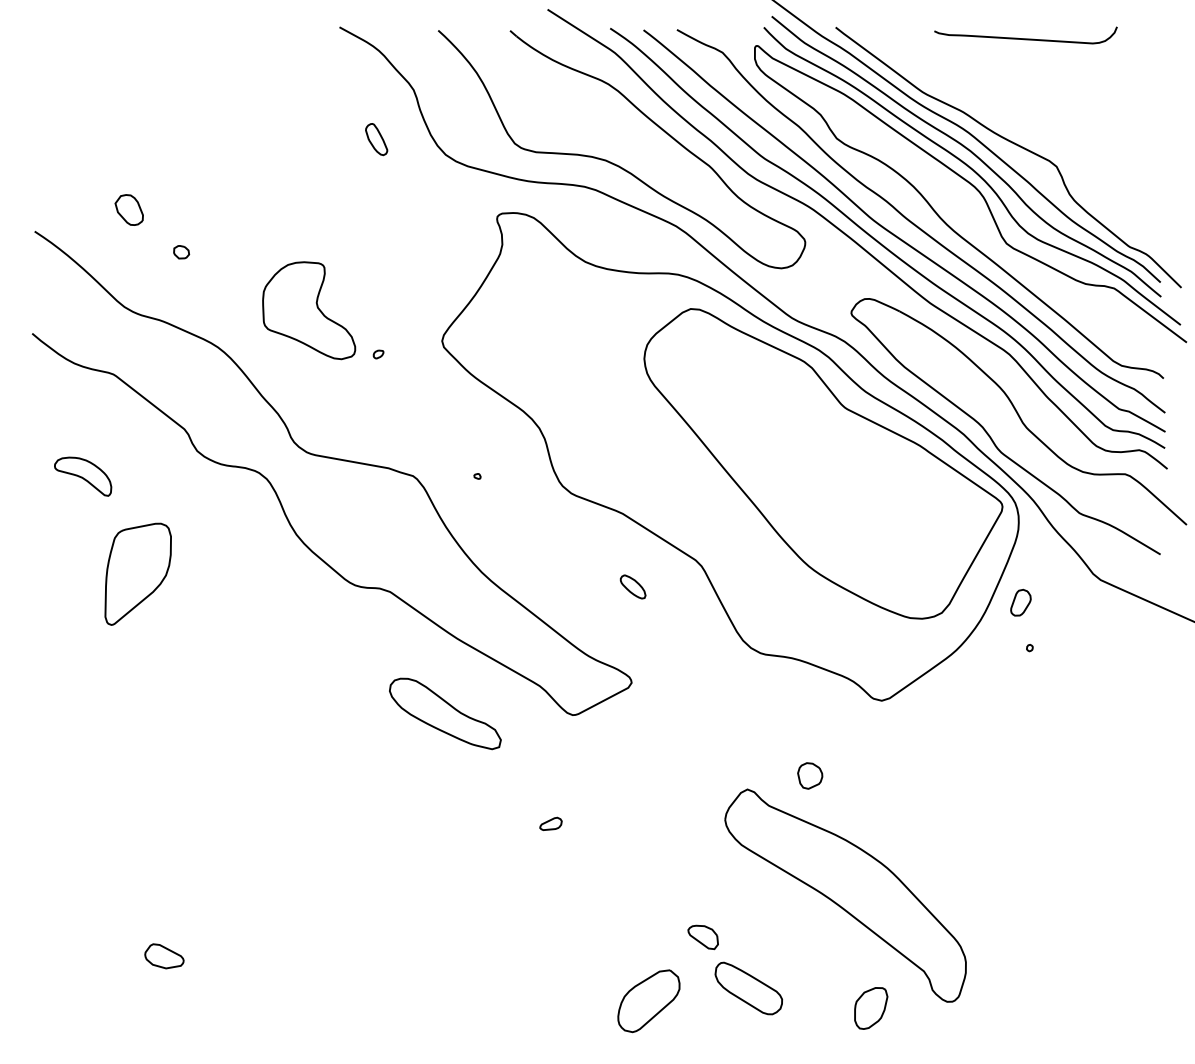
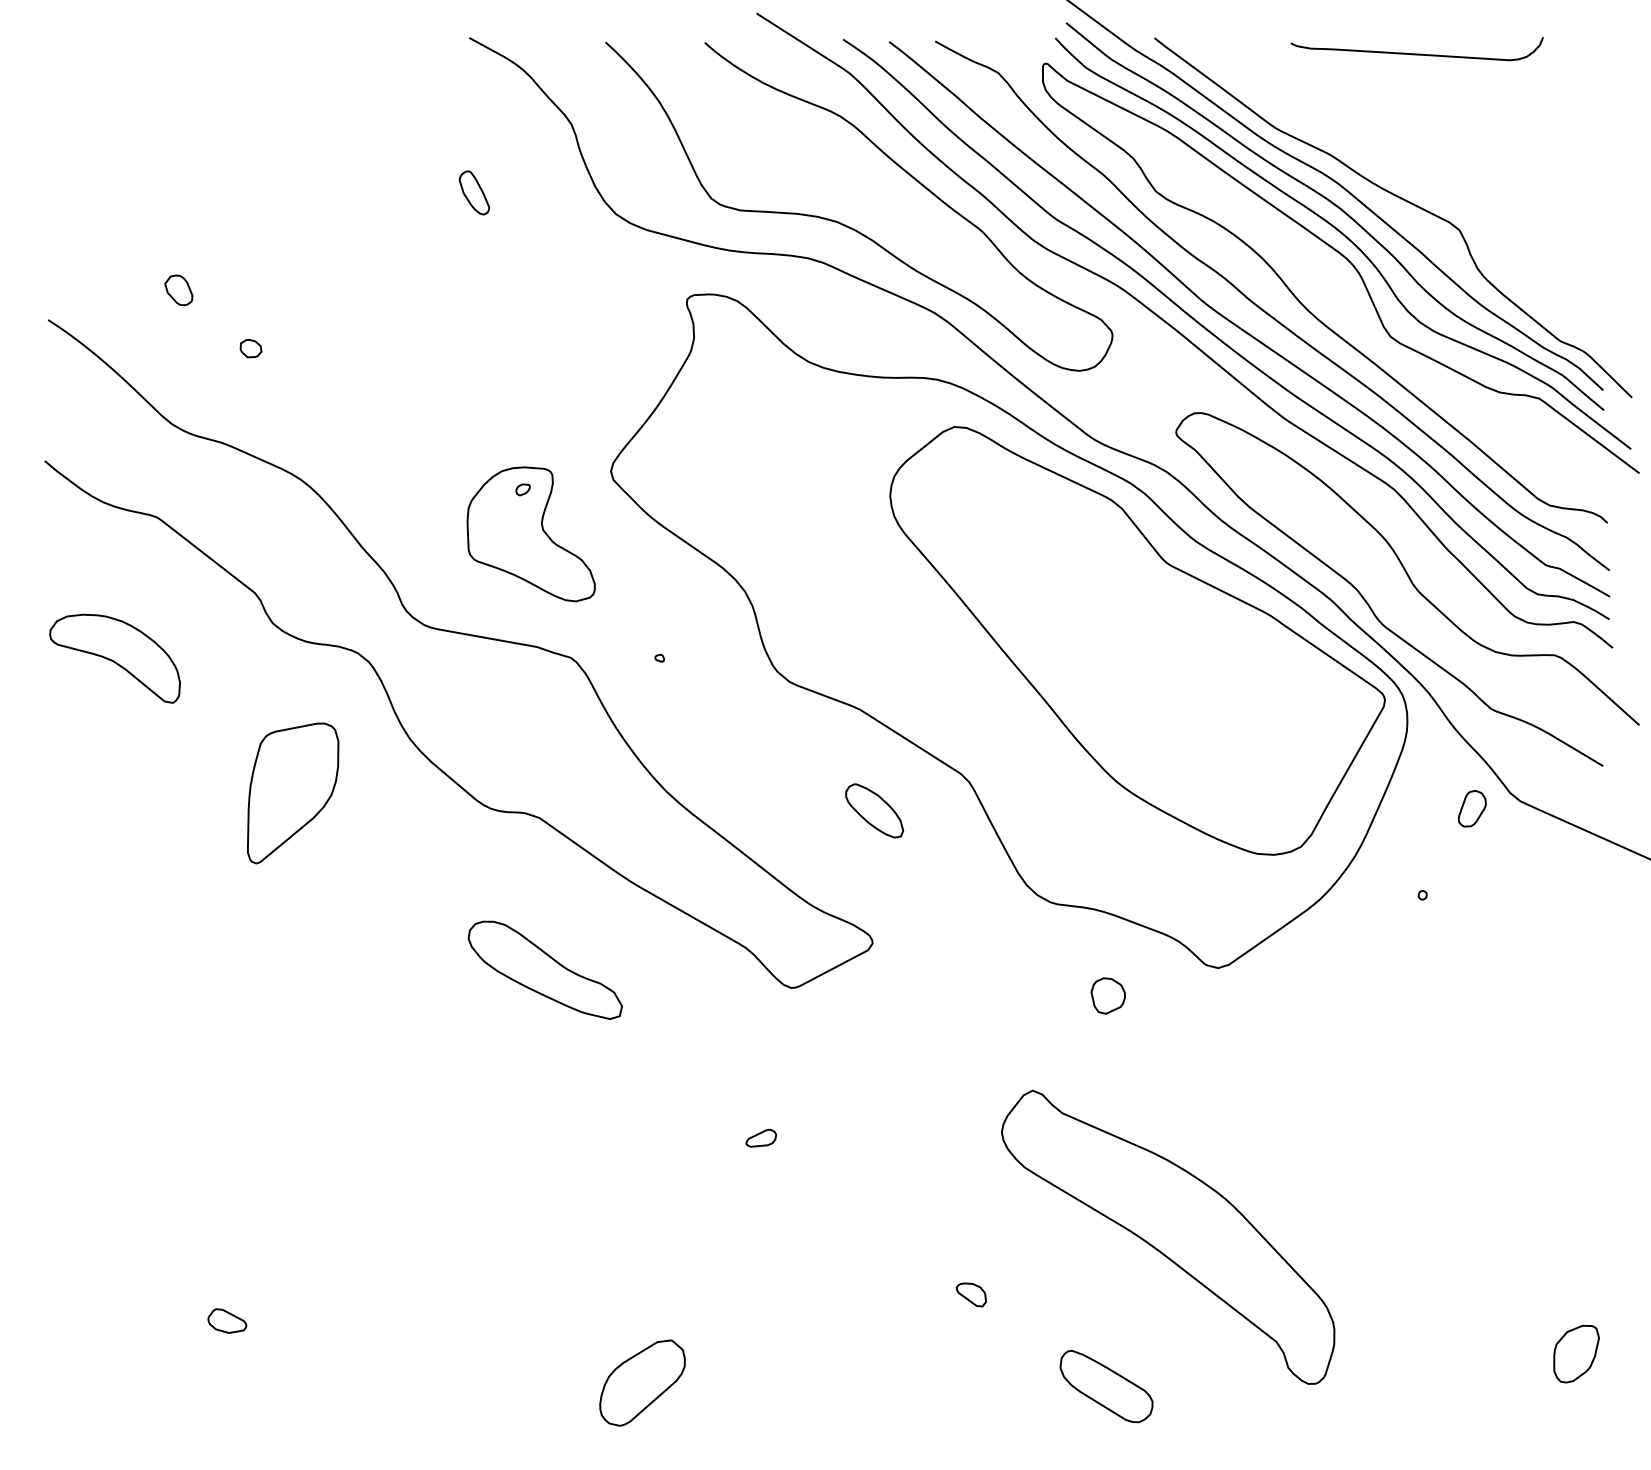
part: (375, 139) -> (473, 192), moved
part: (129, 210) -> (178, 290), size x0.71
part: (308, 310) -> (530, 534), moved
part: (82, 476) -> (114, 658), size x1.67
part: (138, 574) -> (293, 793), moved
part: (632, 586) -> (874, 810), size x1.67
part: (1020, 602) -> (1471, 808), moved
part: (444, 713) -> (544, 969), moved
part: (809, 775) -> (1107, 995), moved
part: (702, 937) -> (970, 1294), size x0.71
part: (164, 955) -> (227, 1320), size x0.71
part: (748, 988) -> (1106, 1386), moved
part: (648, 1000) -> (642, 1382), moved
part: (871, 1008) -> (1576, 1353), moved

